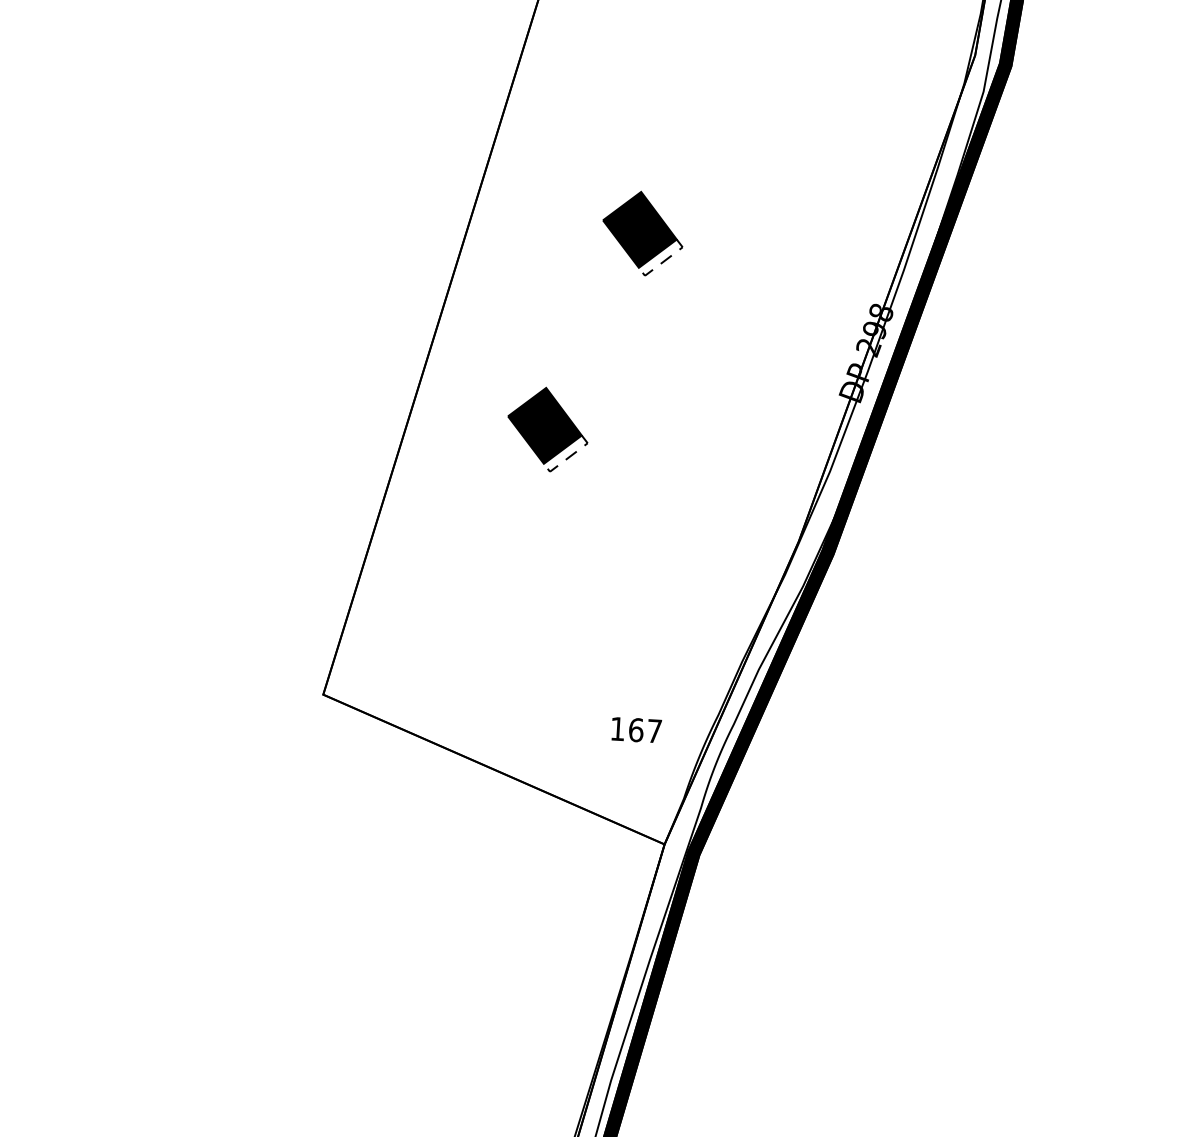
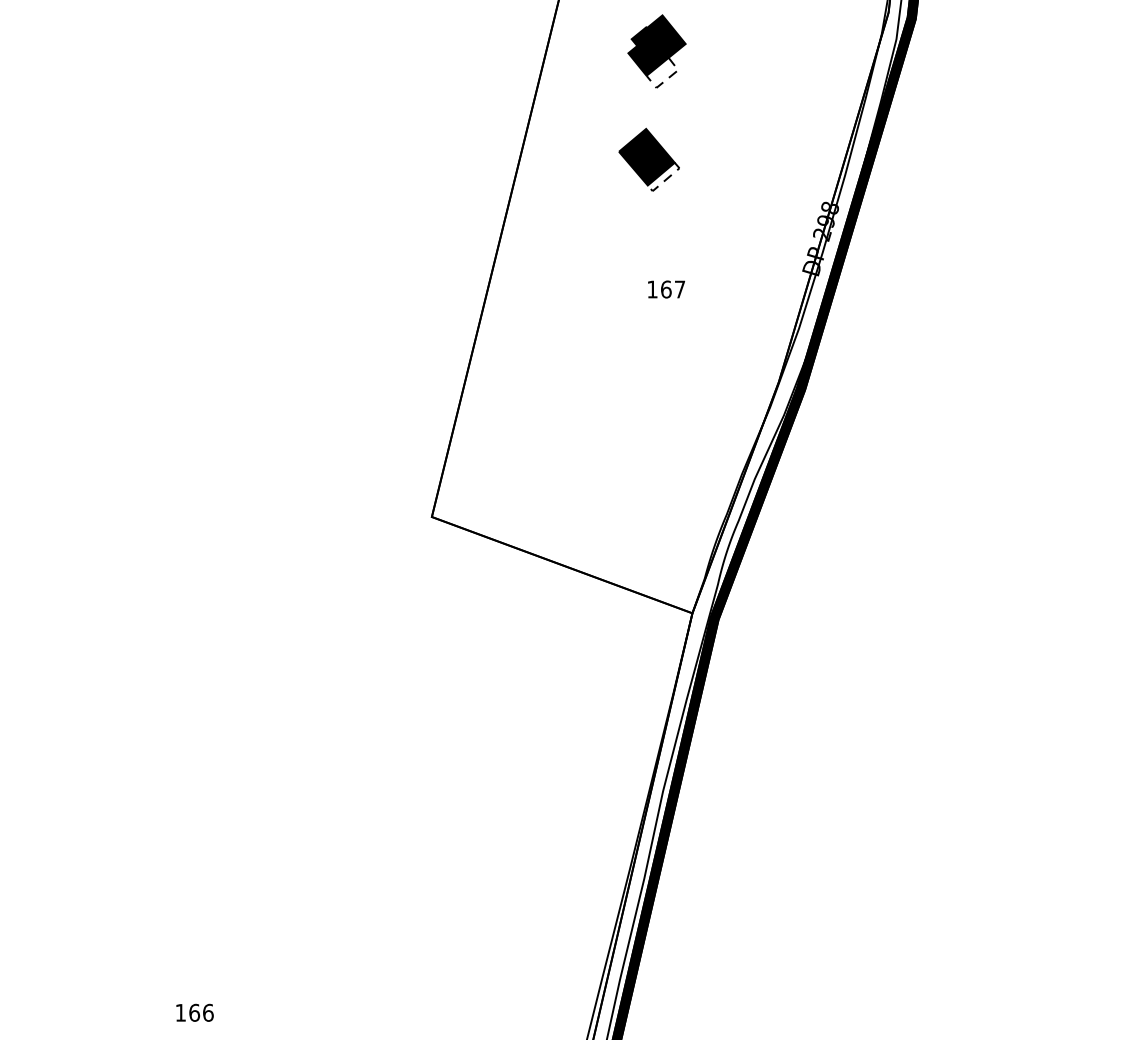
part: (661, 89) -> (656, 51), added
part: (546, 429) -> (586, 309), removed
text: (636, 730) -> (666, 289), moved

